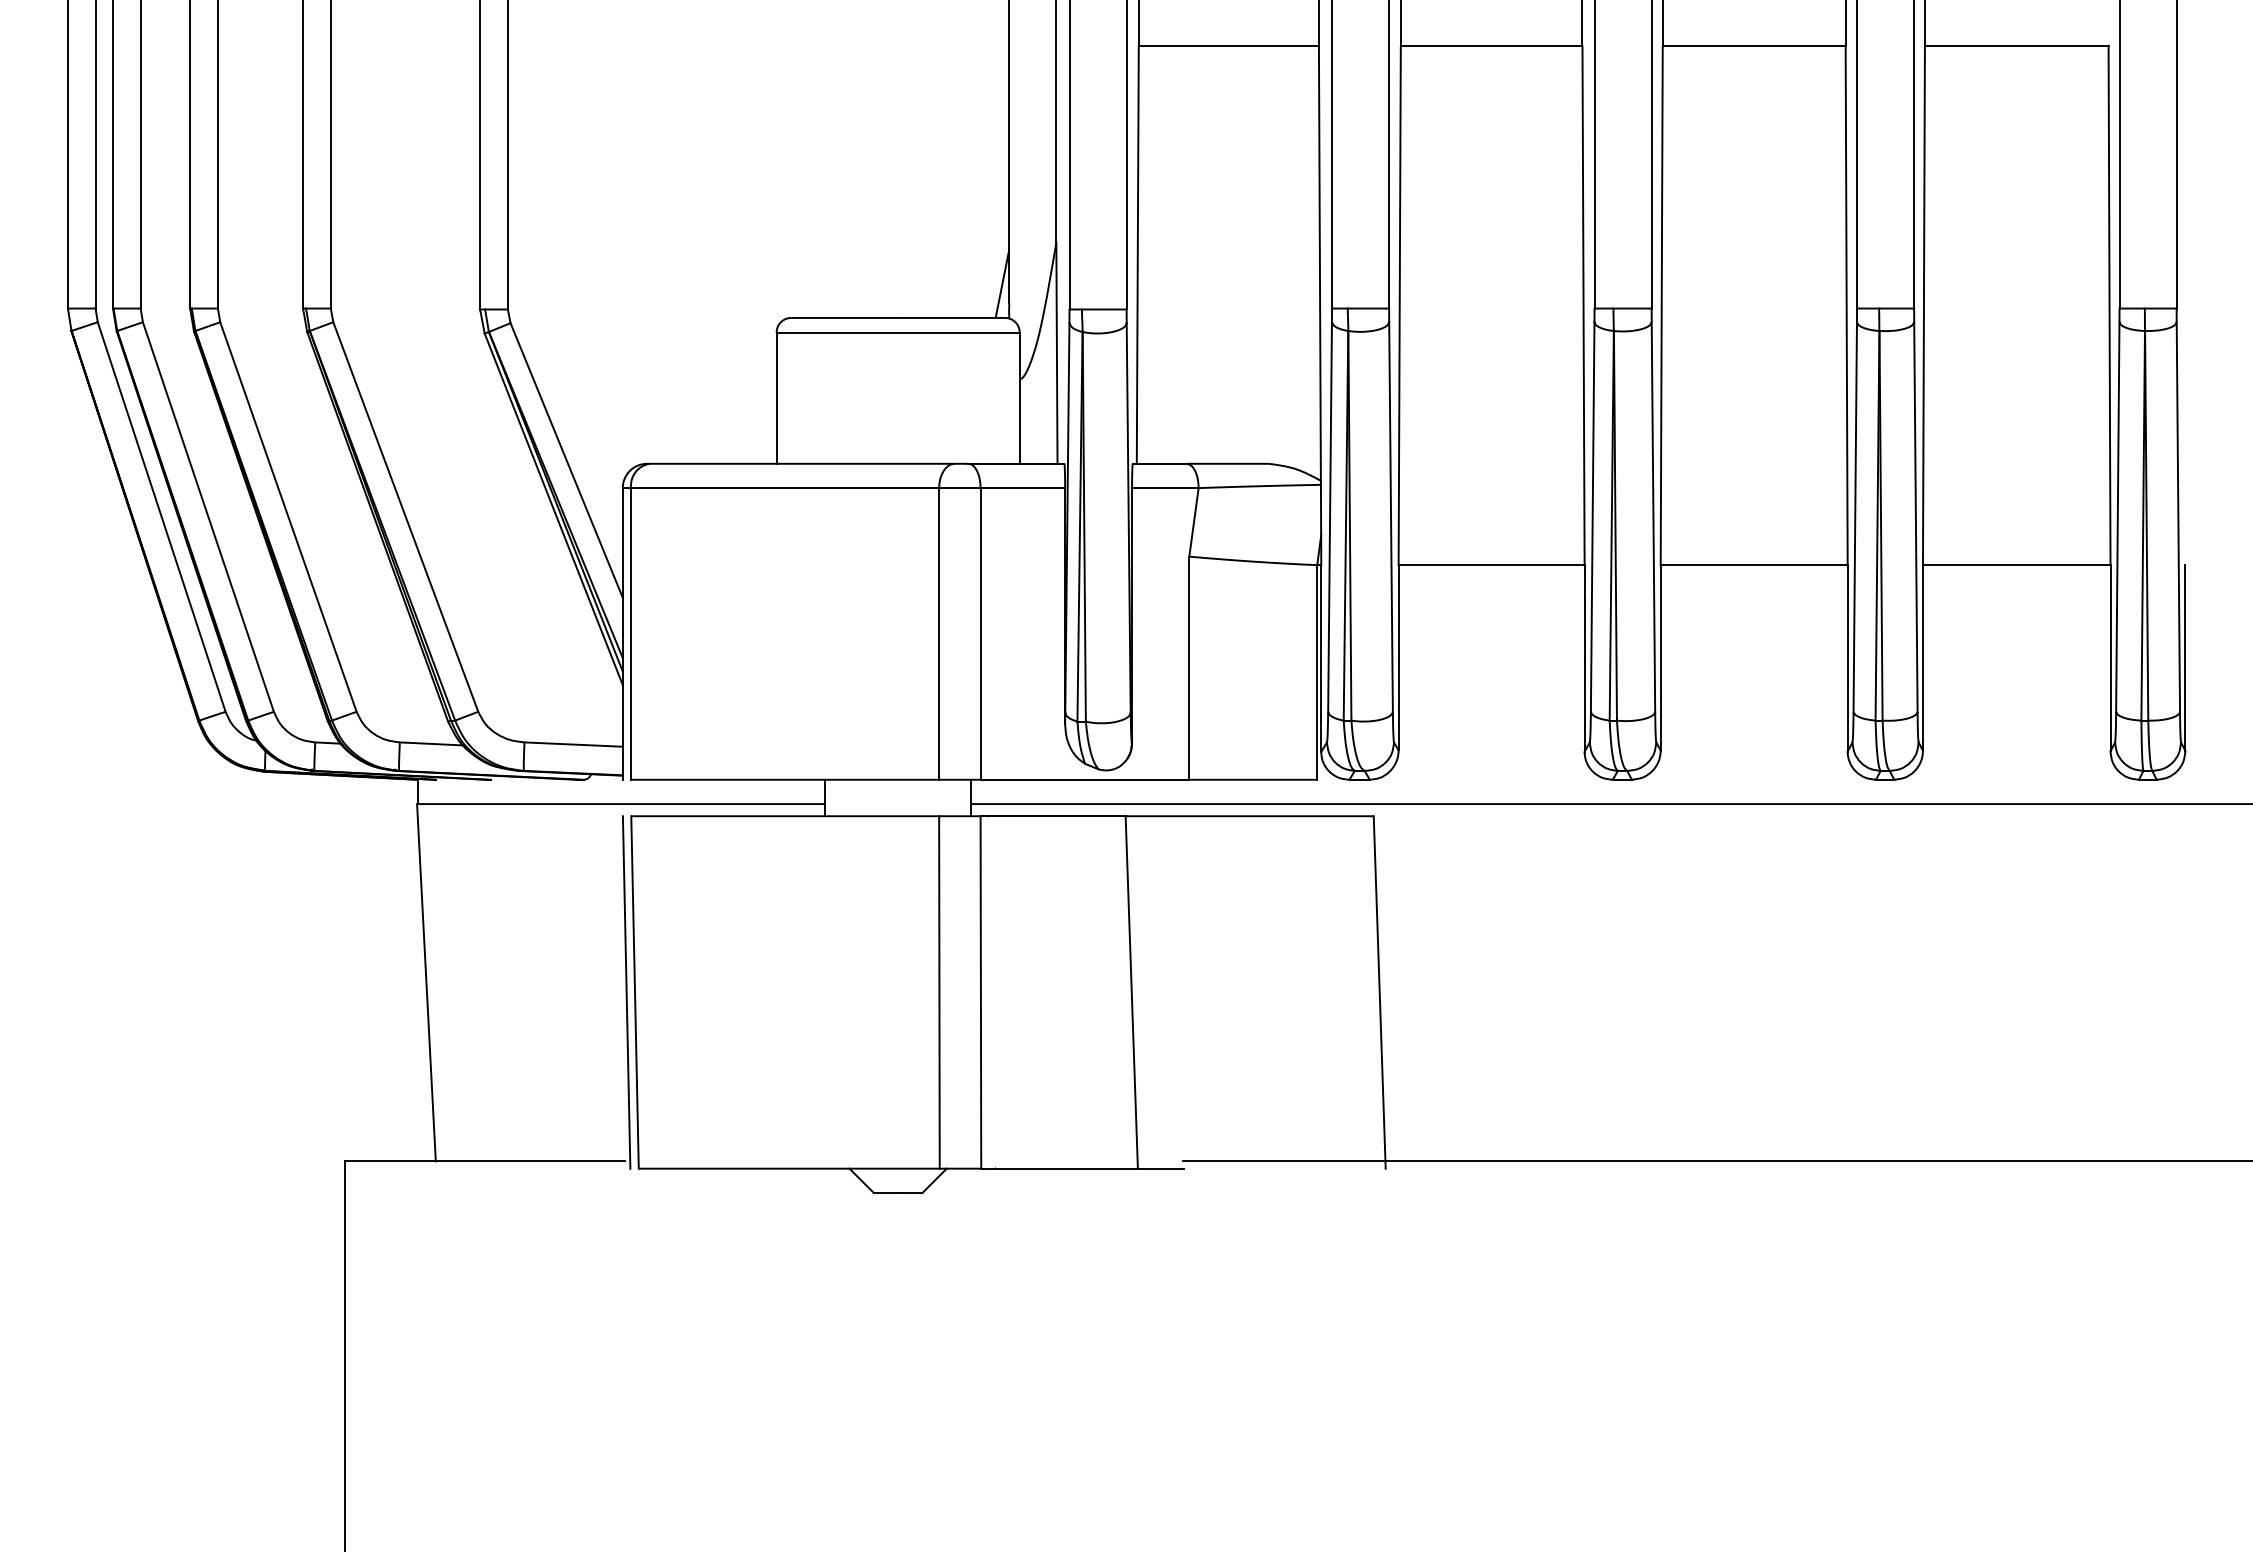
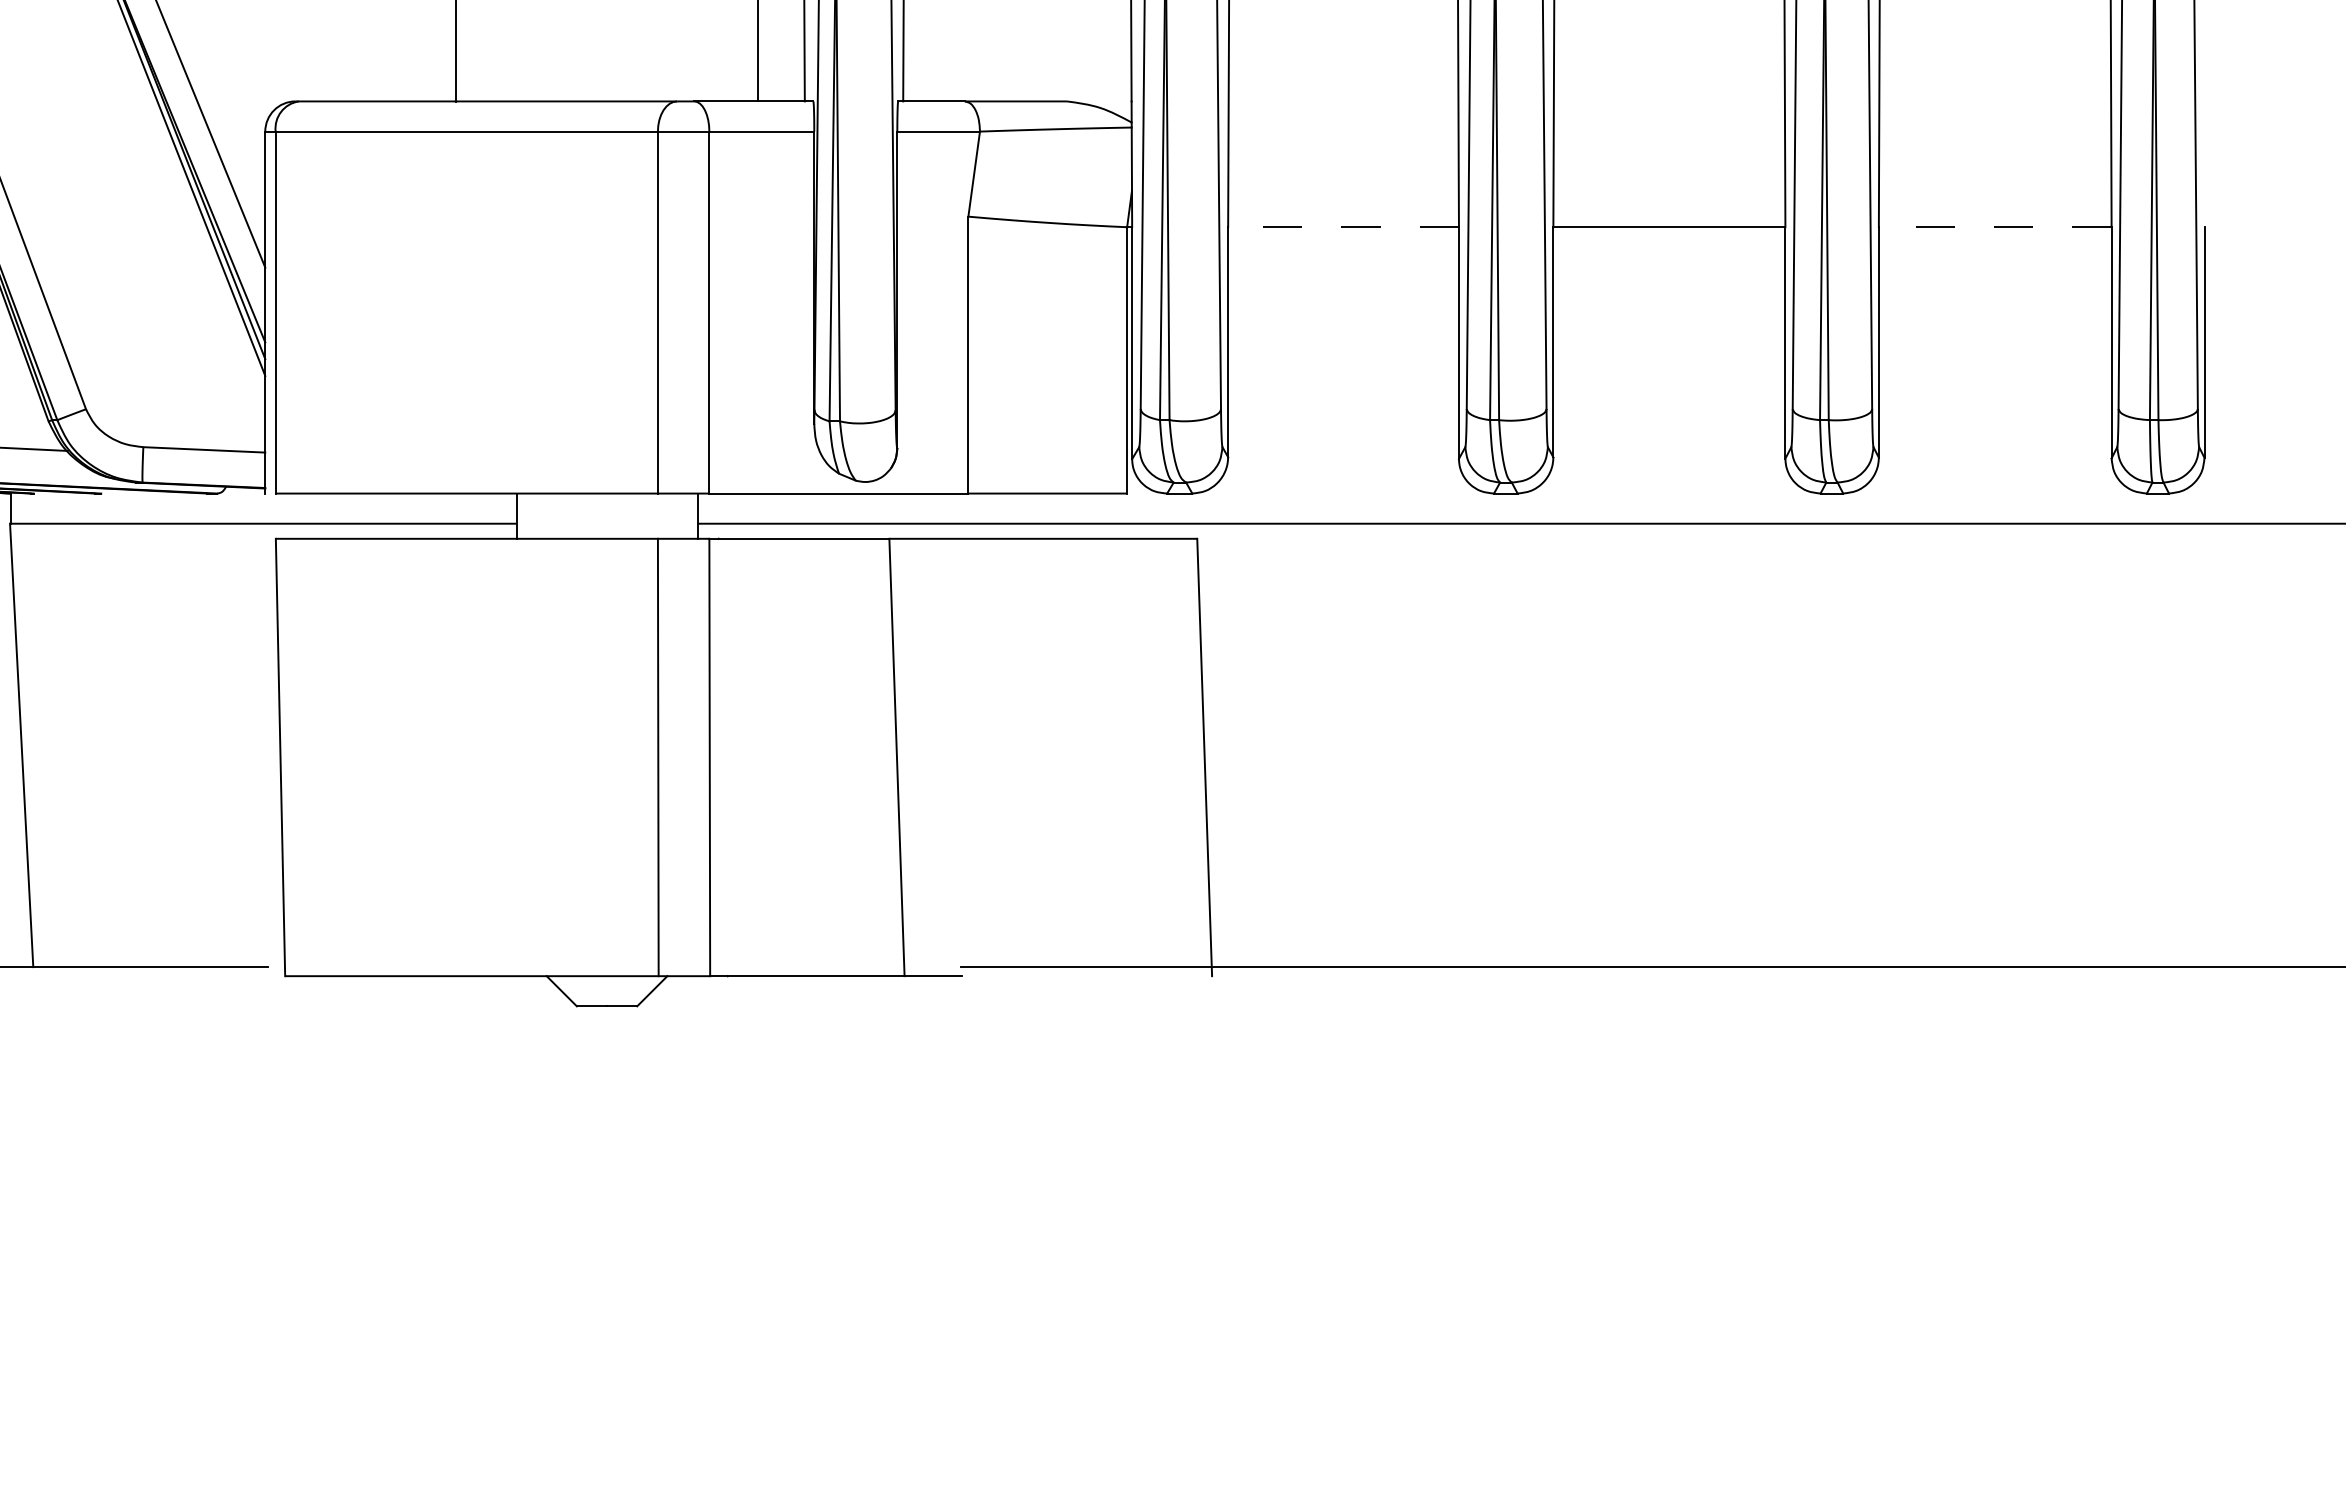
line: (1491, 565) -> (1343, 227), solid -> dashed
line: (2016, 565) -> (1994, 227), solid -> dashed
line: (626, 992) -> (269, 757), removed

